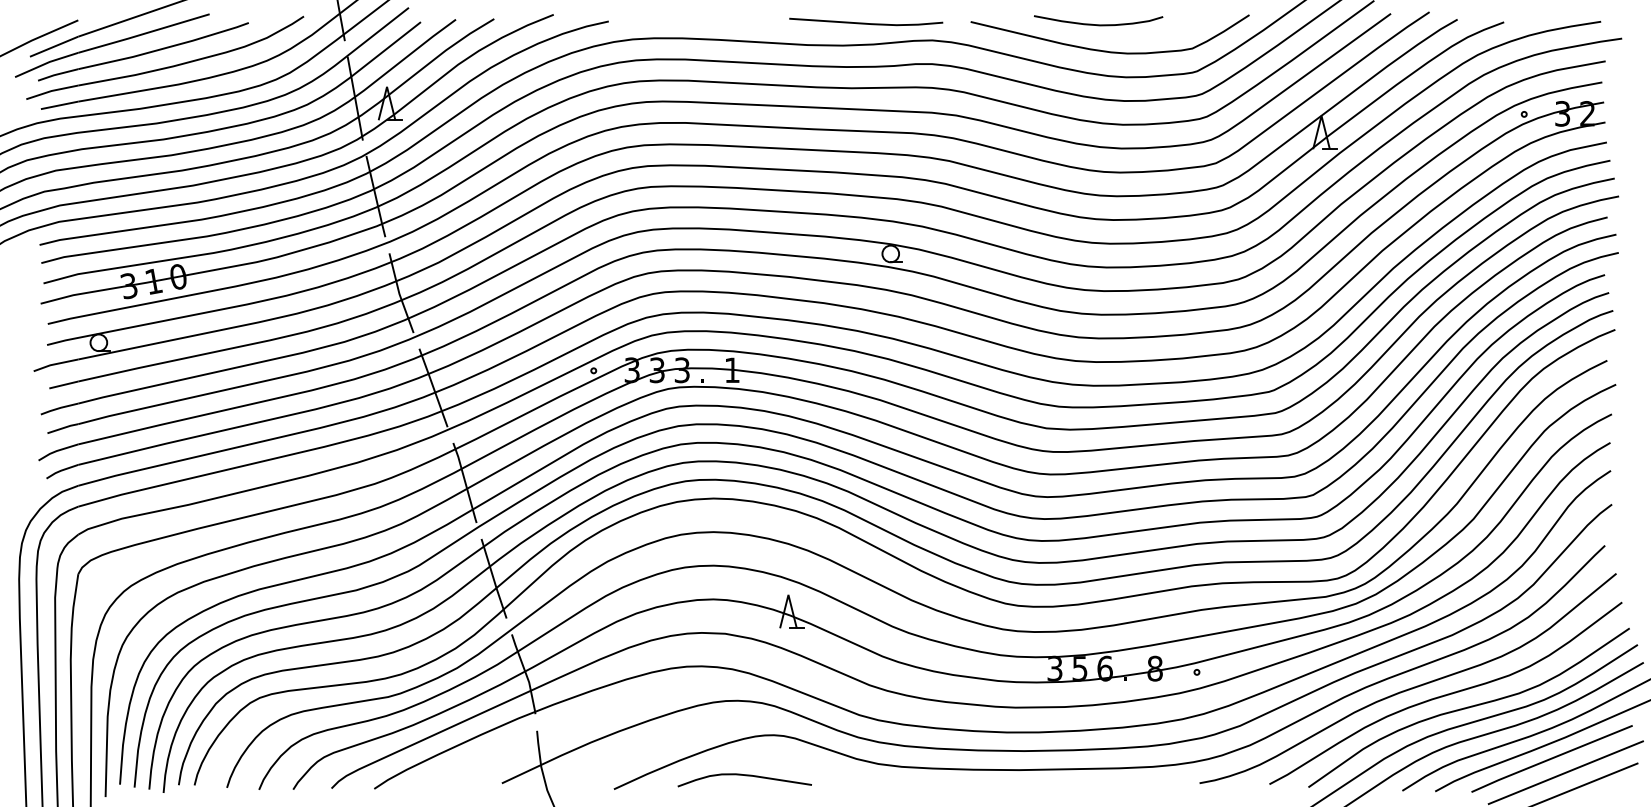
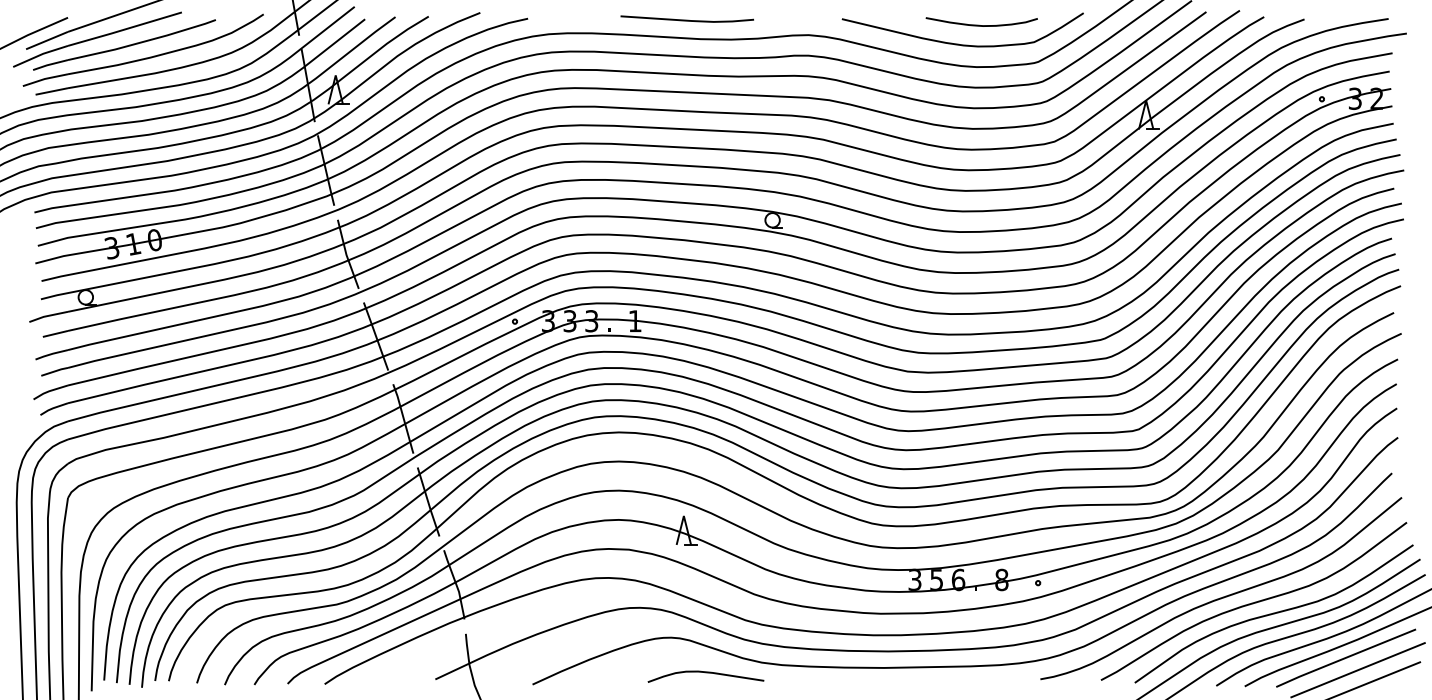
line: (865, 22) -> (686, 19), moved
curve: (1095, 23) -> (979, 24), moved
curve: (744, 776) -> (705, 673), moved

